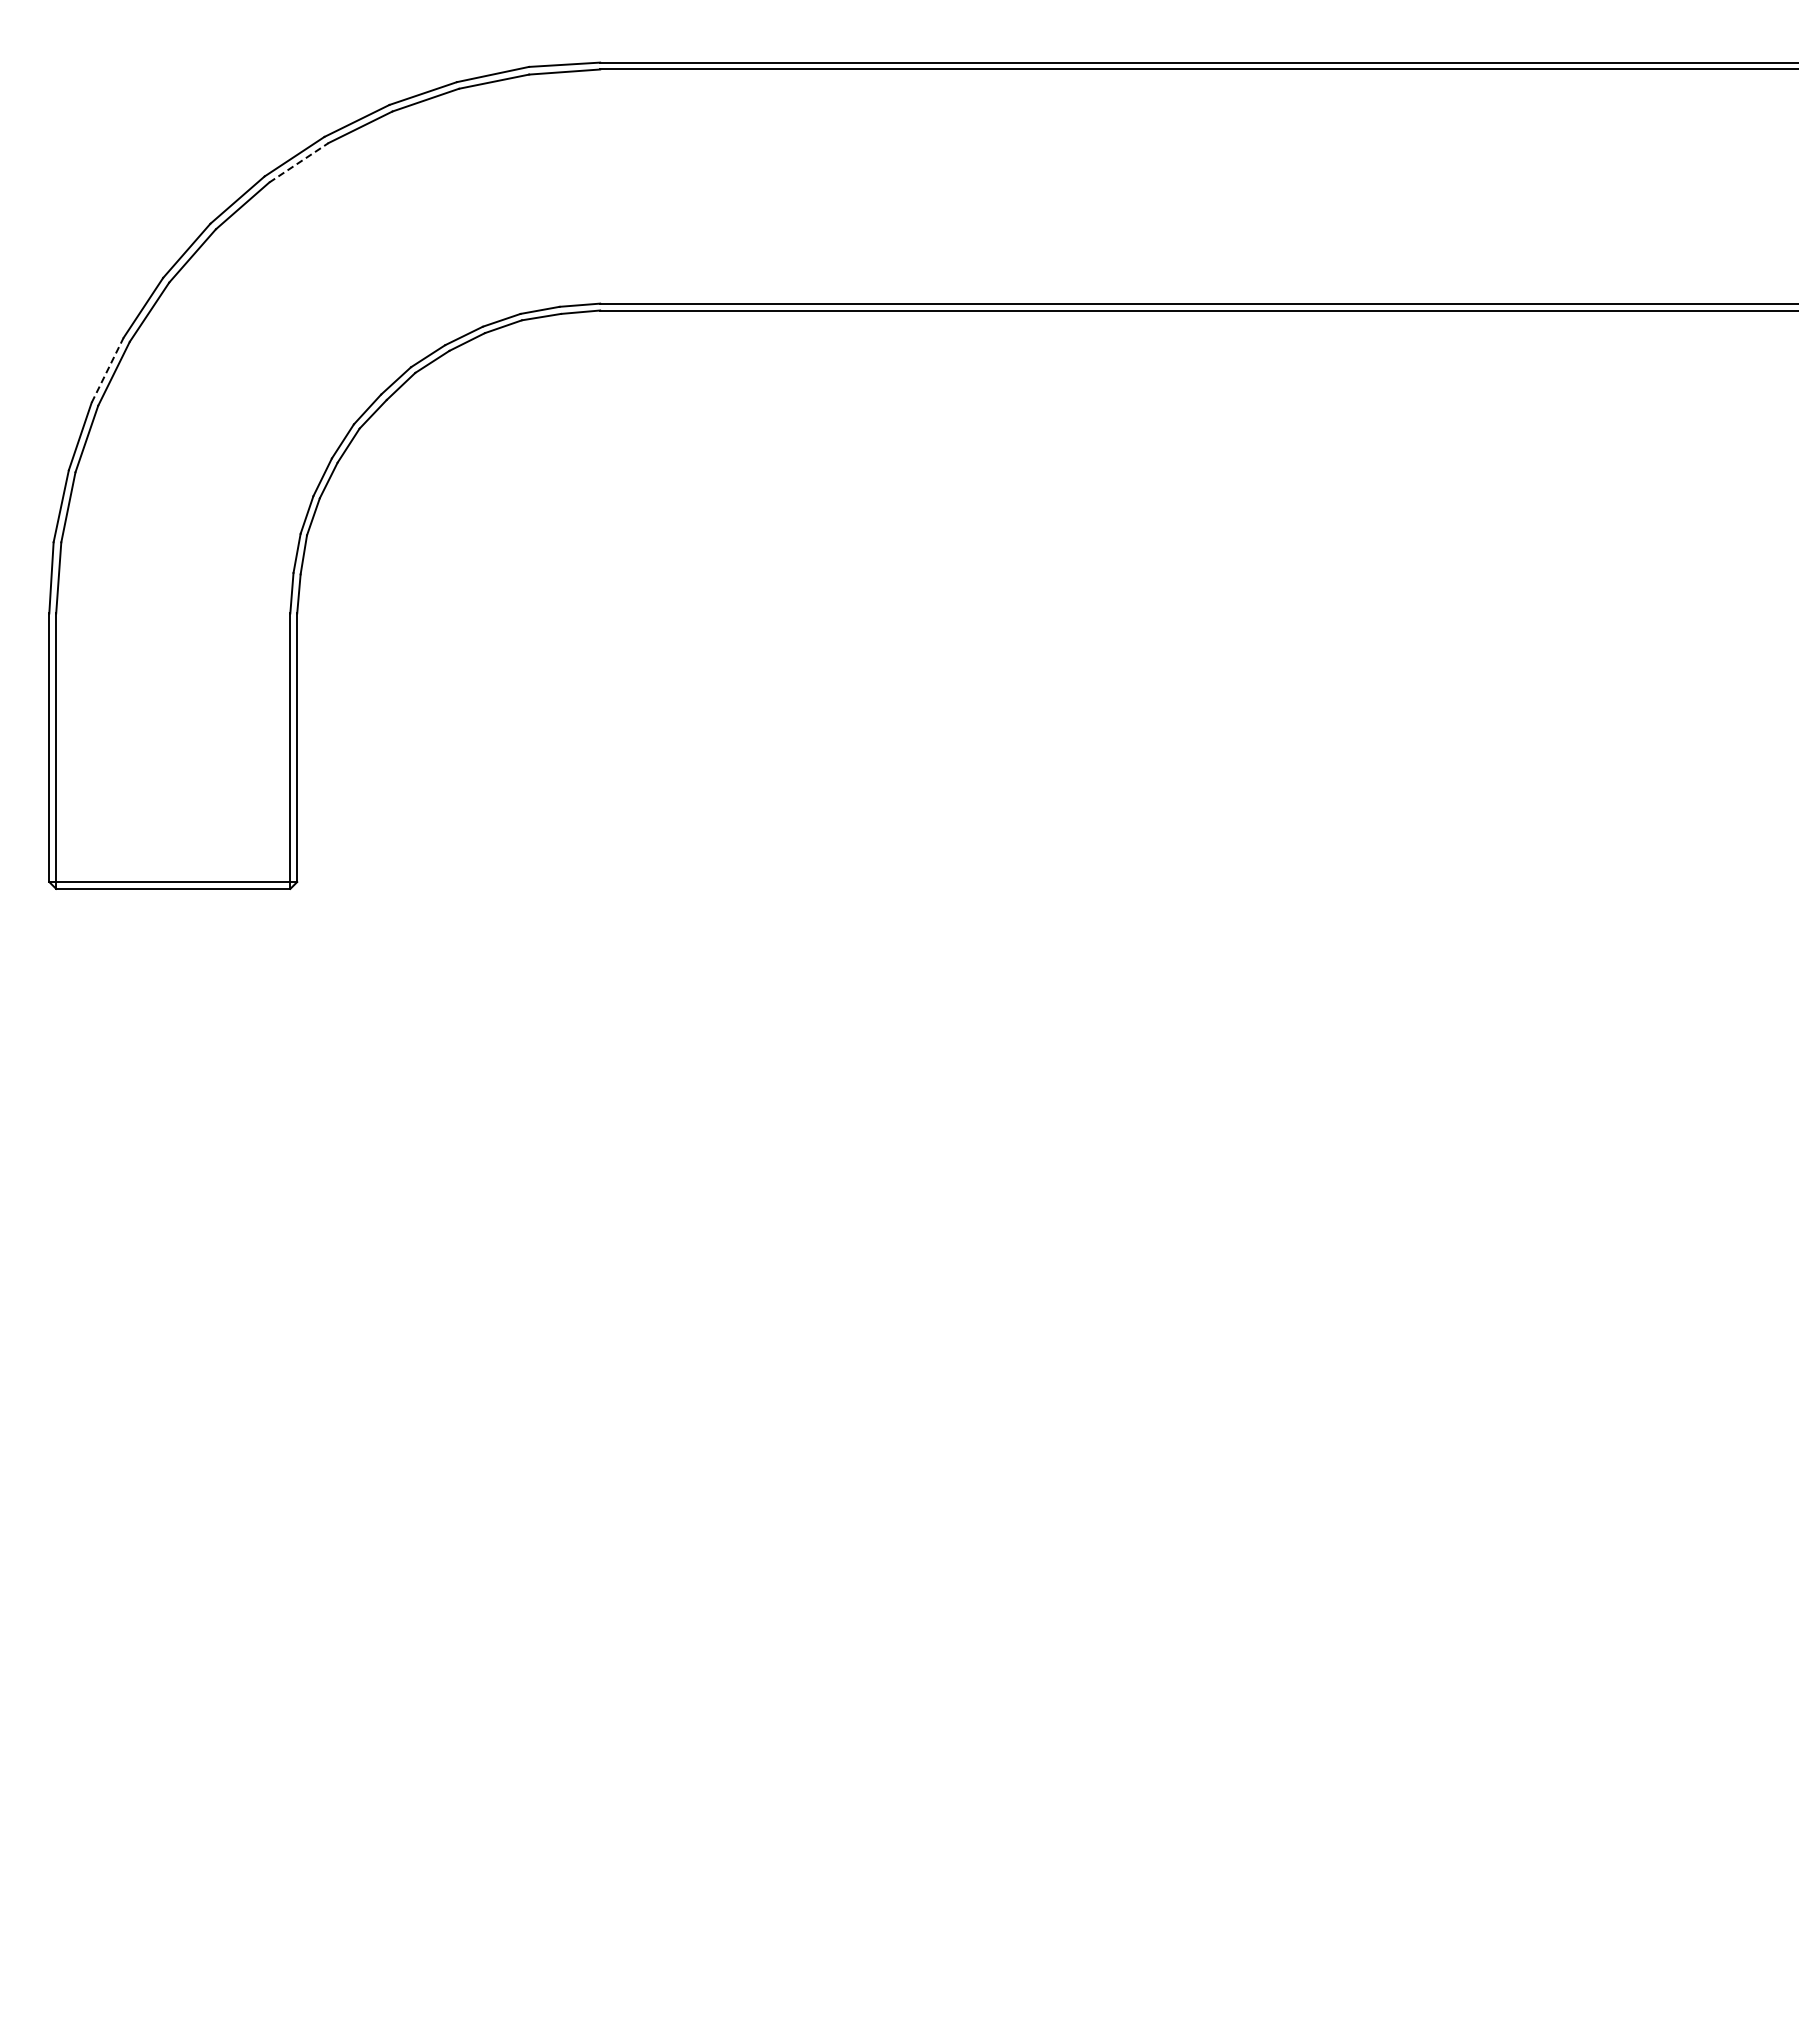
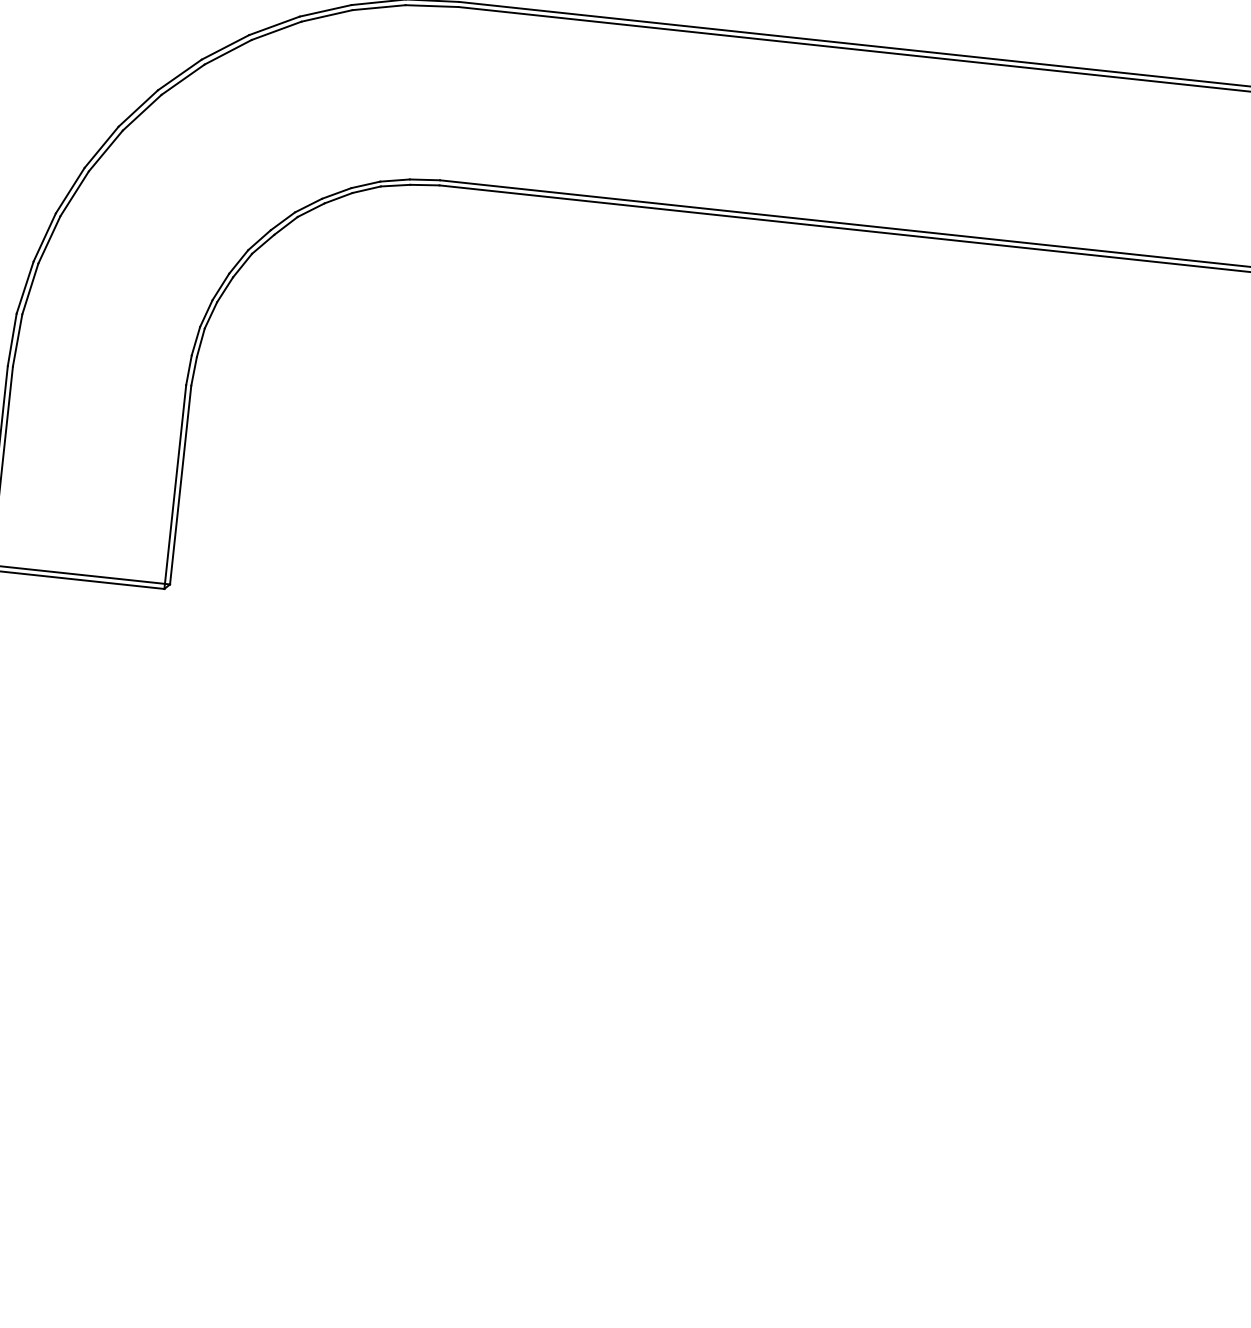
line: (298, 162) -> (227, 52), dashed -> solid
line: (107, 369) -> (70, 190), dashed -> solid

